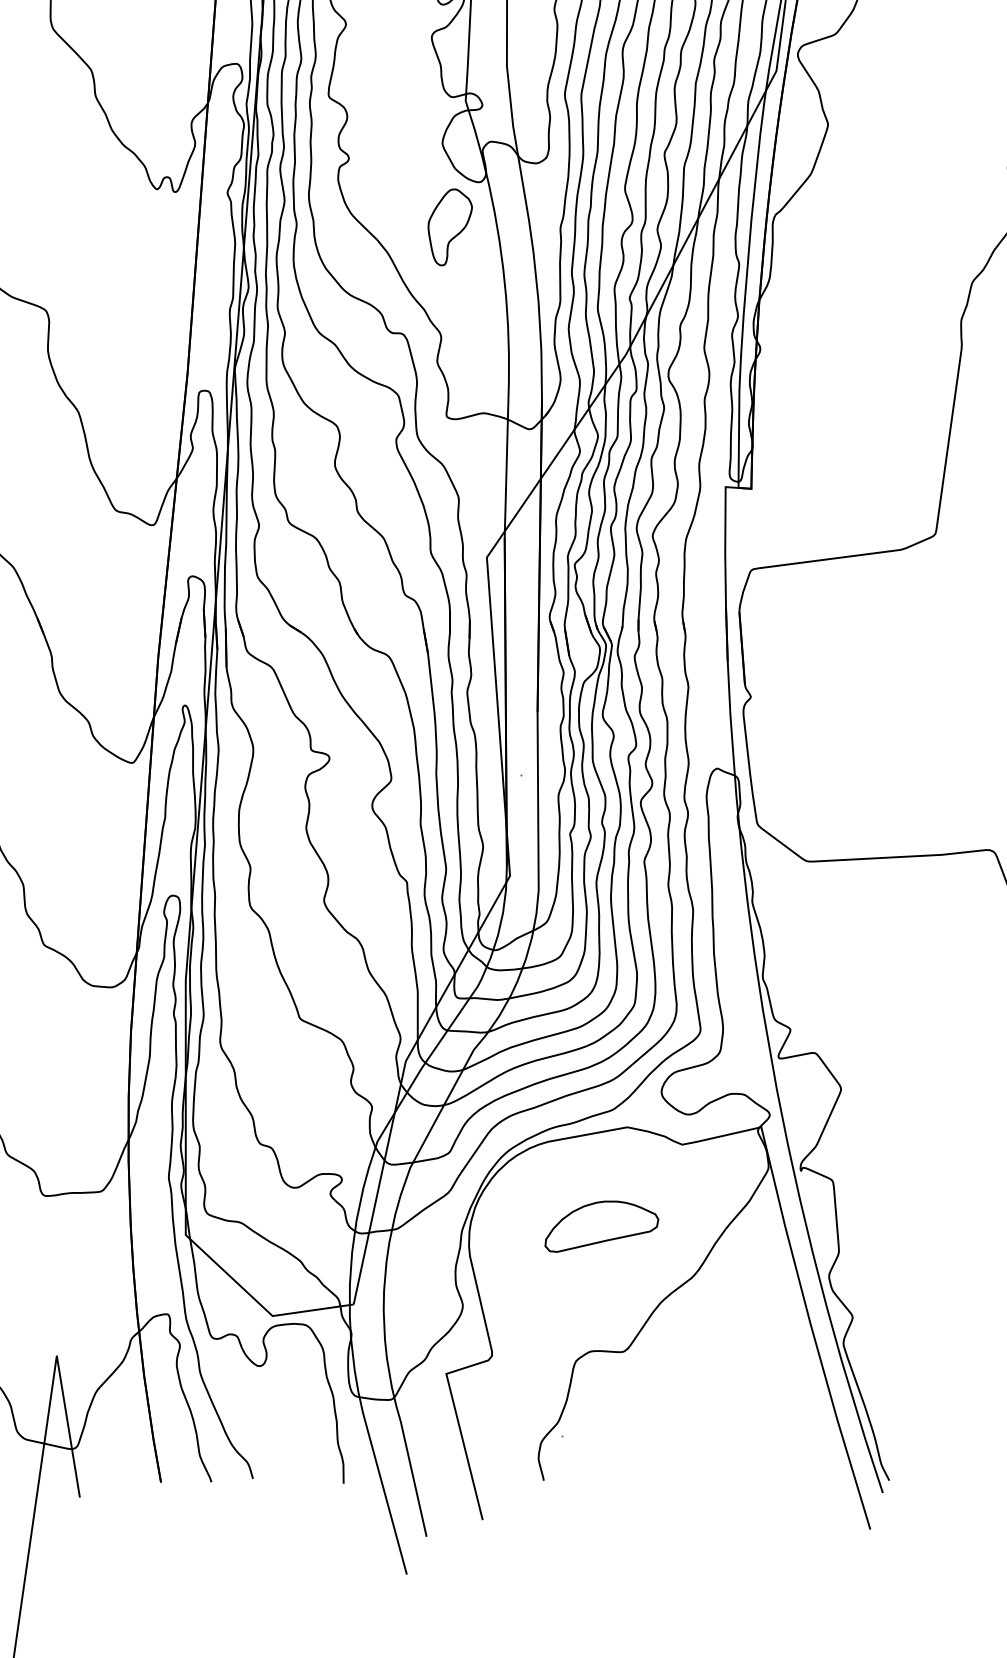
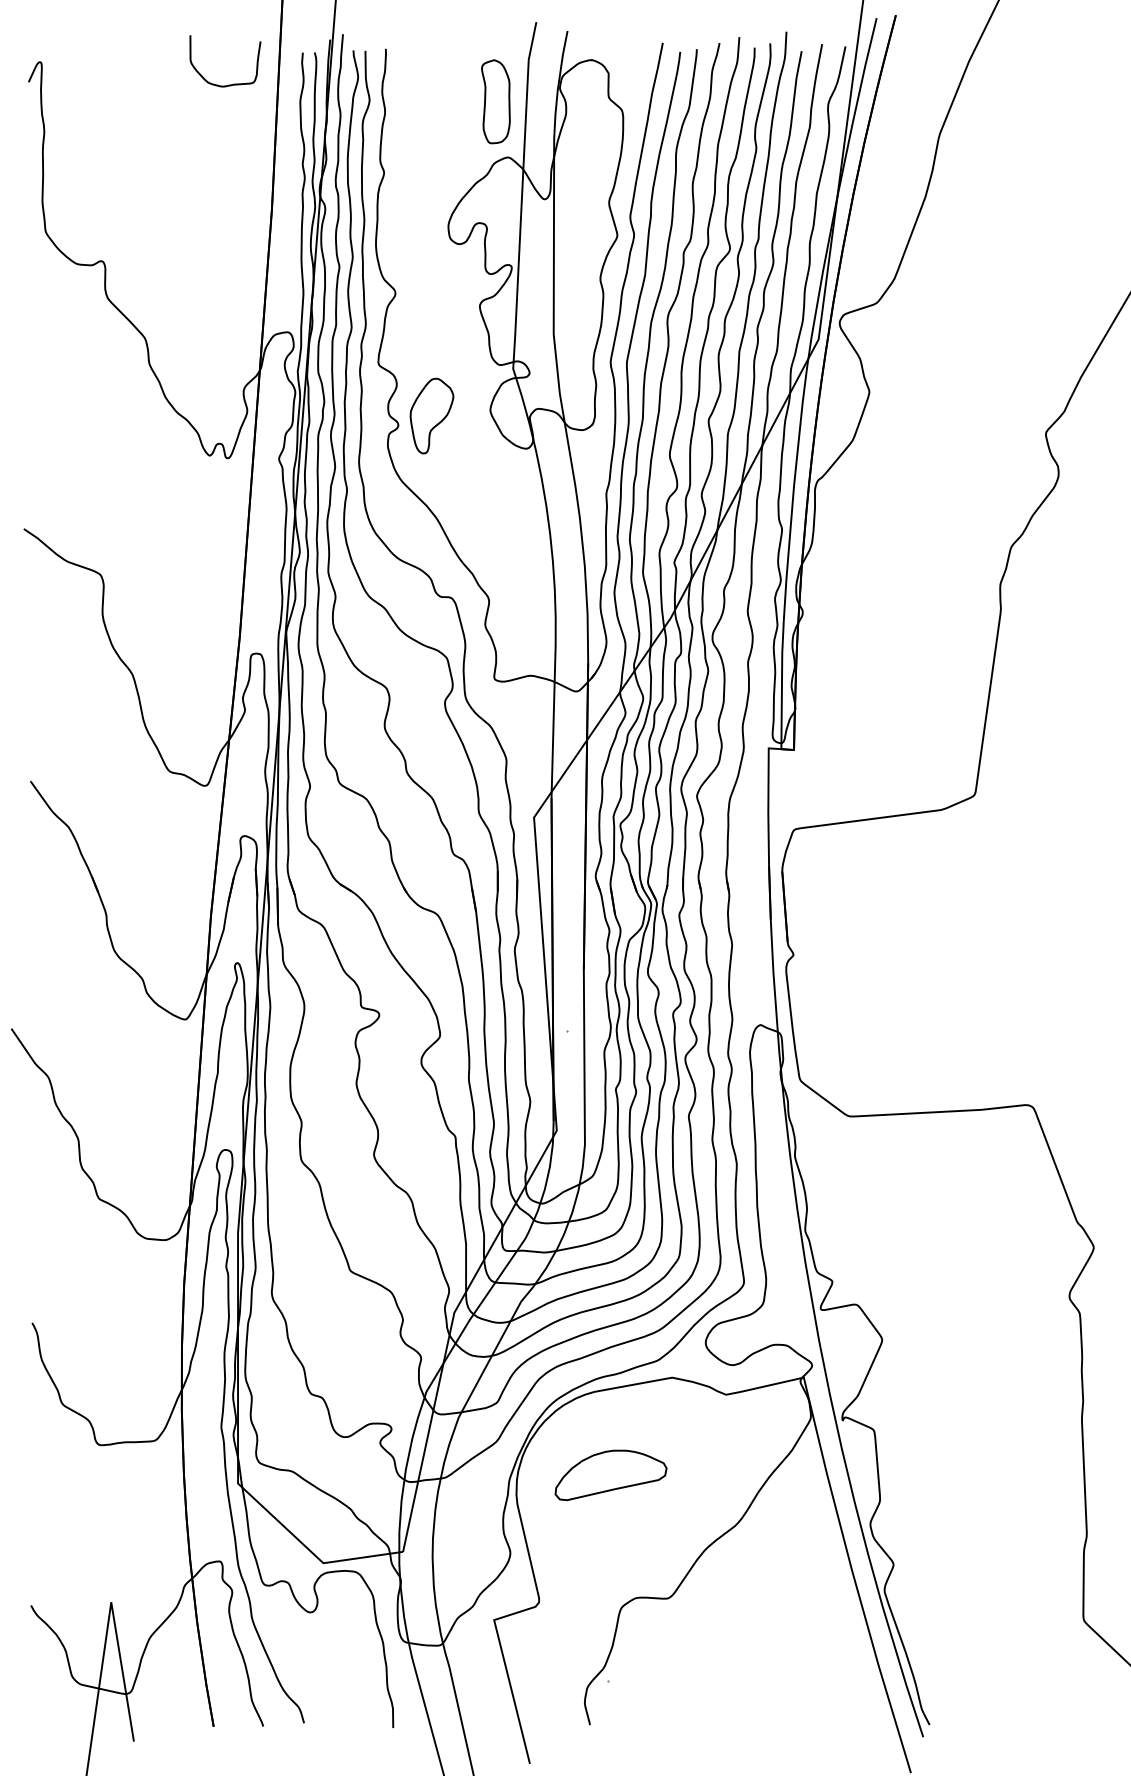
part: (449, 226) -> (431, 415), moved
part: (601, 1226) -> (610, 1475), moved

